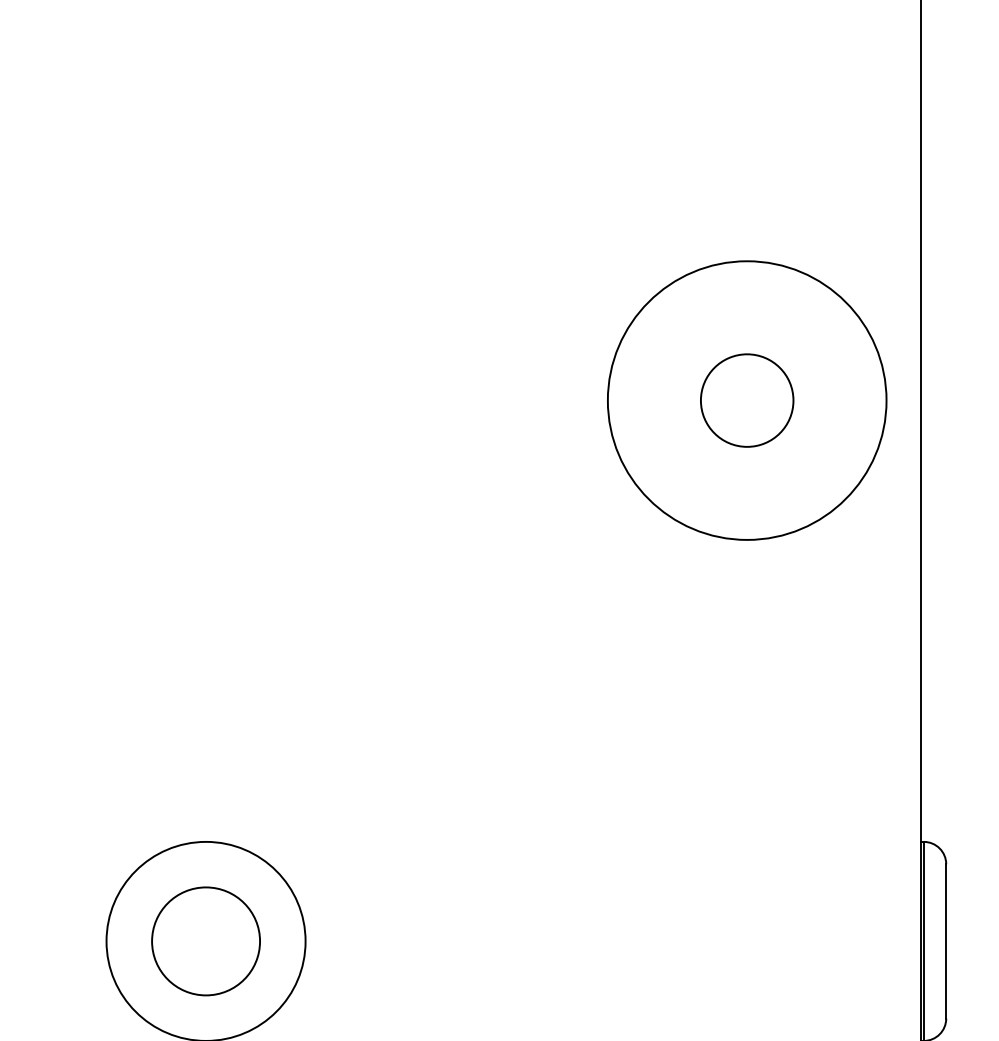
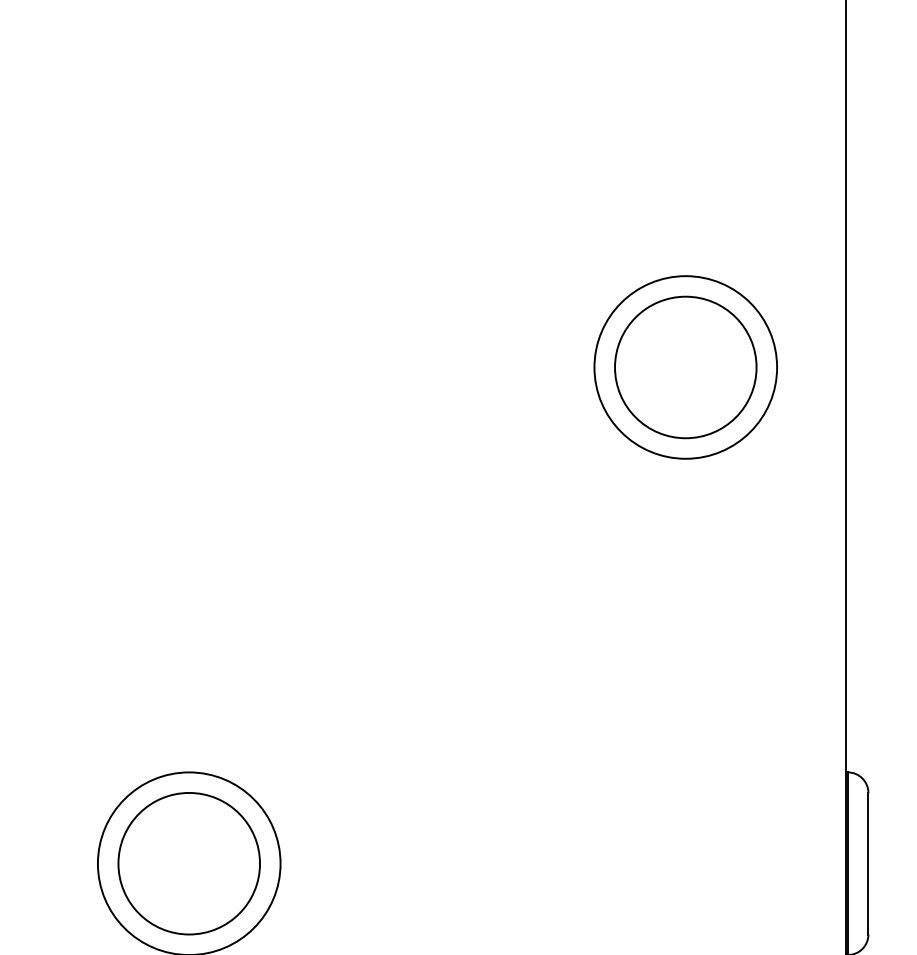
circle: (746, 400) -> (685, 367), size x0.71
circle: (746, 400) -> (685, 367), size x1.67
circle: (206, 941) -> (189, 863), size x1.43

